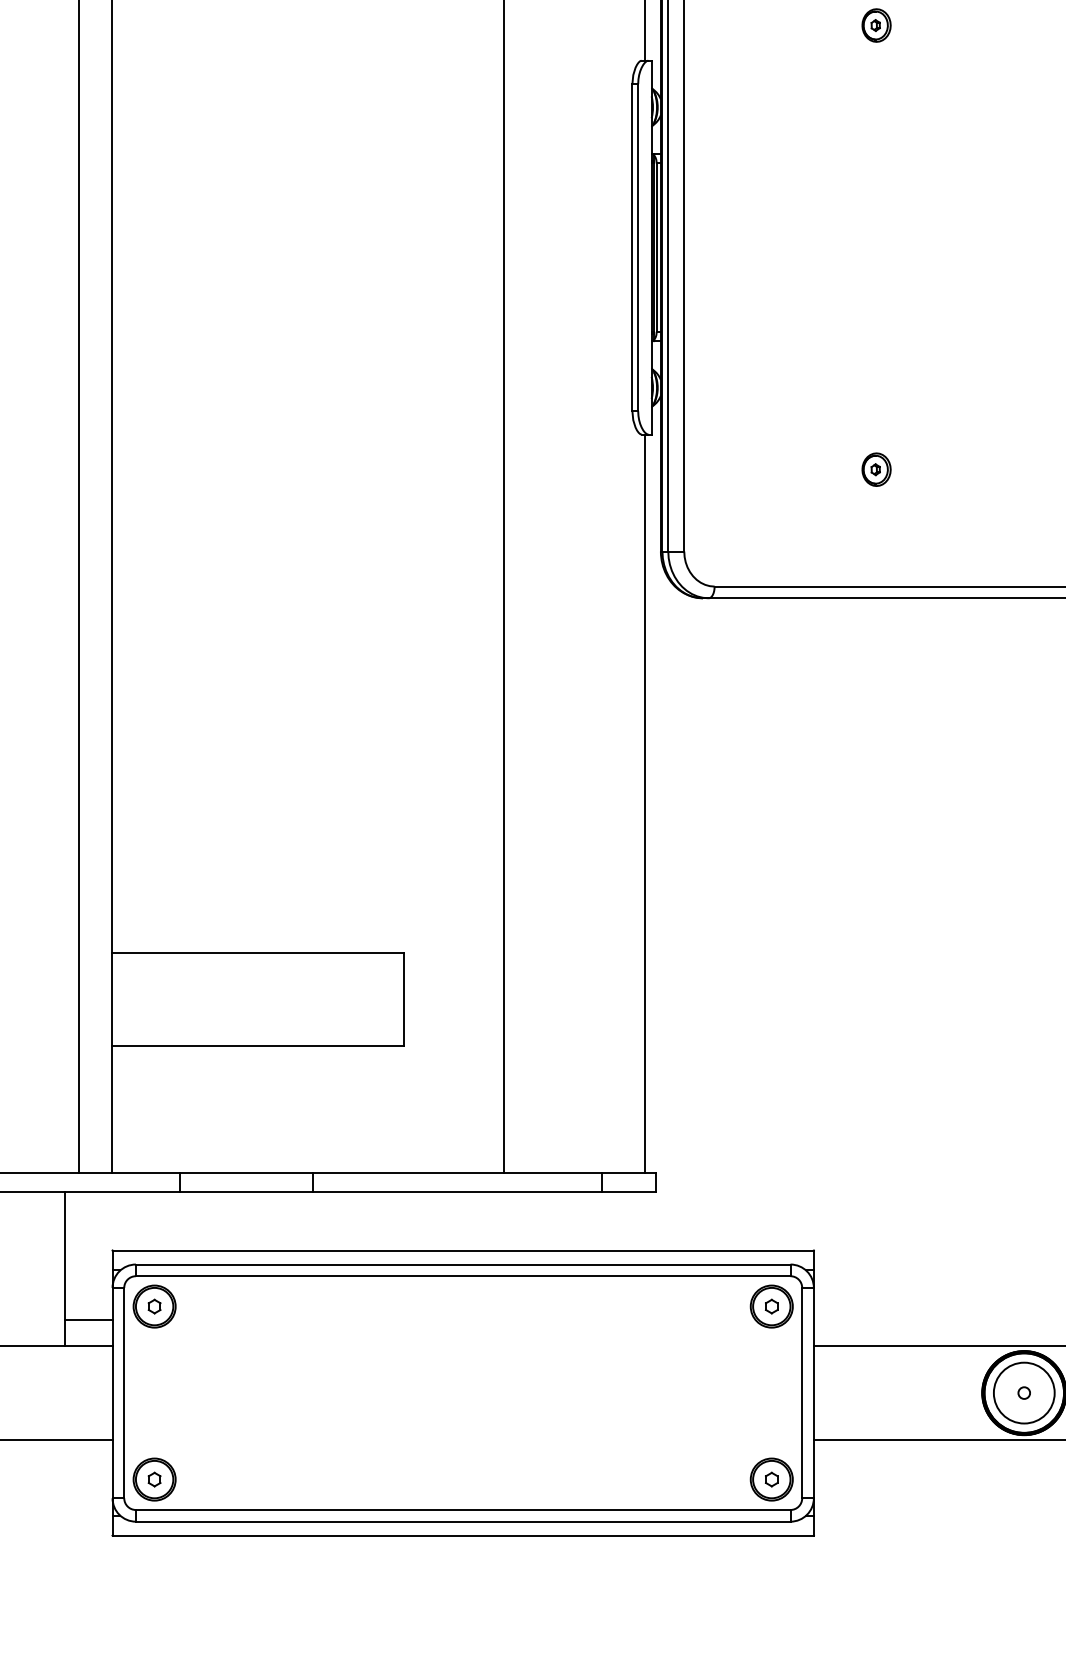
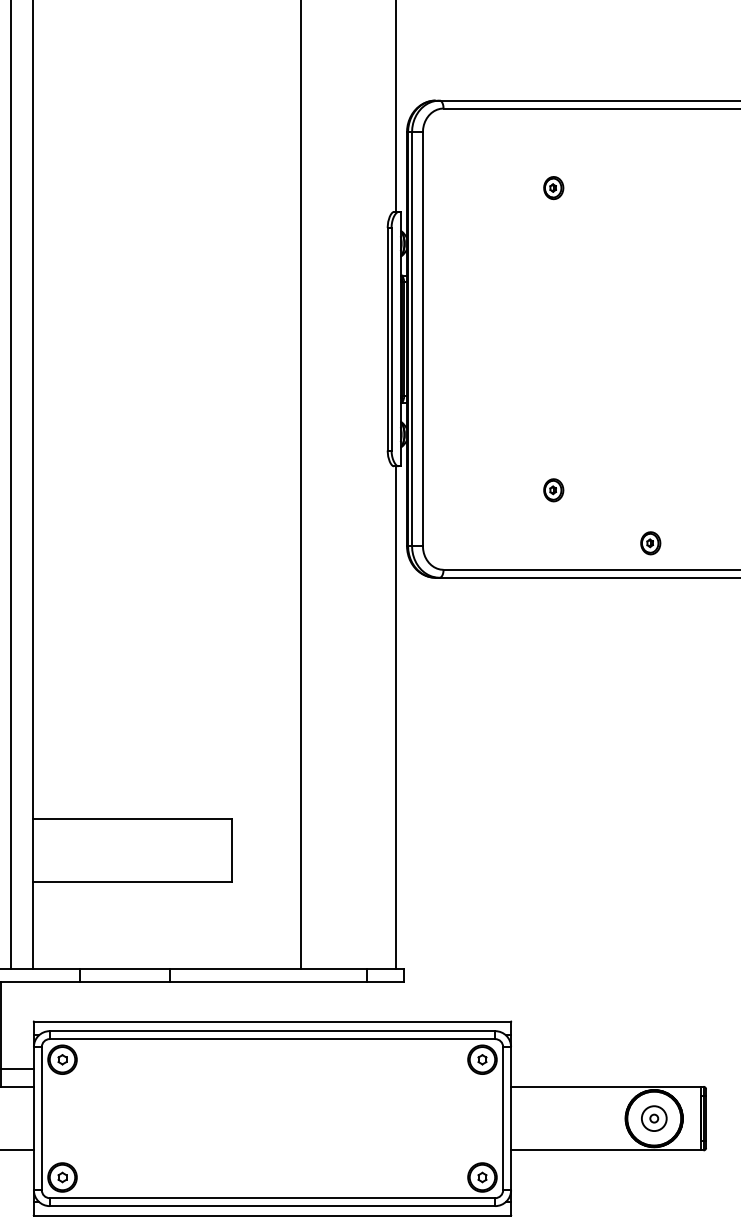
part: (1018, 547) -> (650, 543), added
circle: (1023, 1392) -> (653, 1118), size x0.6

